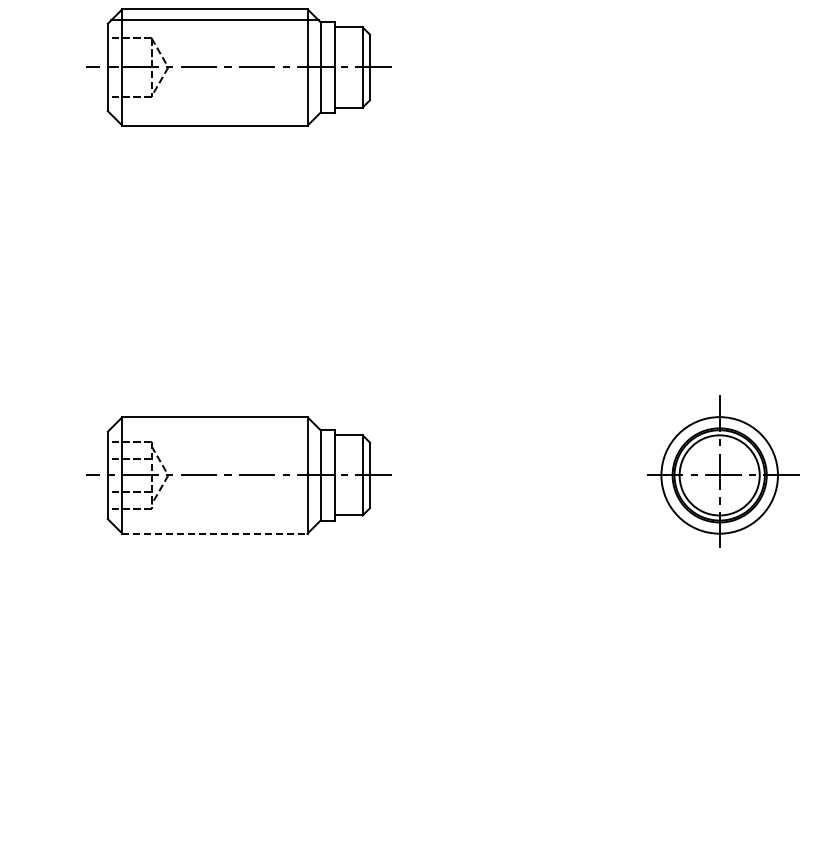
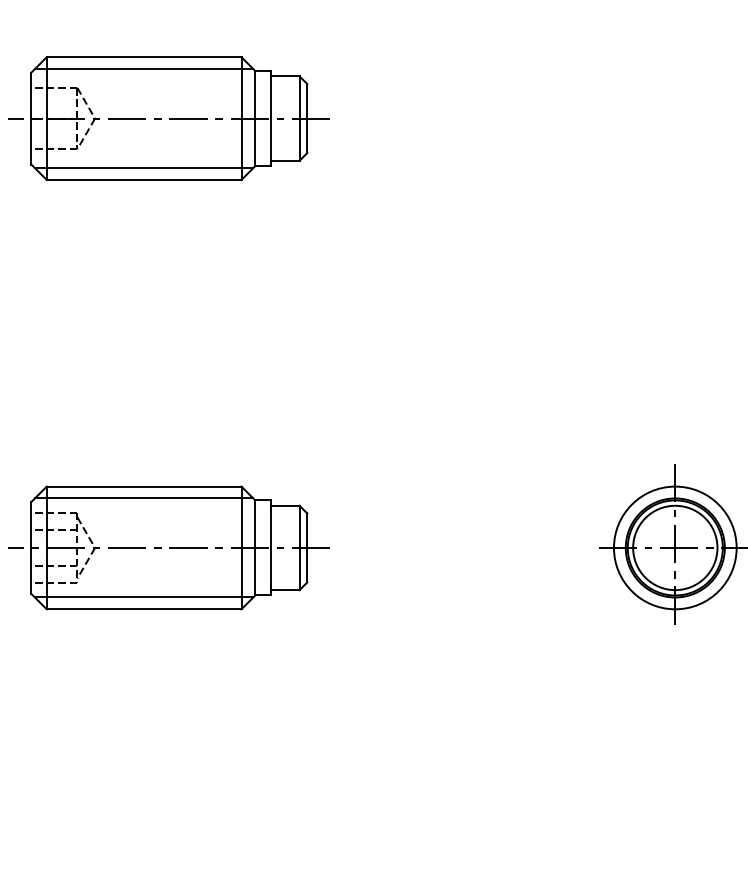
line: (214, 114) -> (143, 168), added
line: (214, 428) -> (143, 498), added
line: (214, 522) -> (143, 597), added
line: (214, 533) -> (143, 609), dashed -> solid

